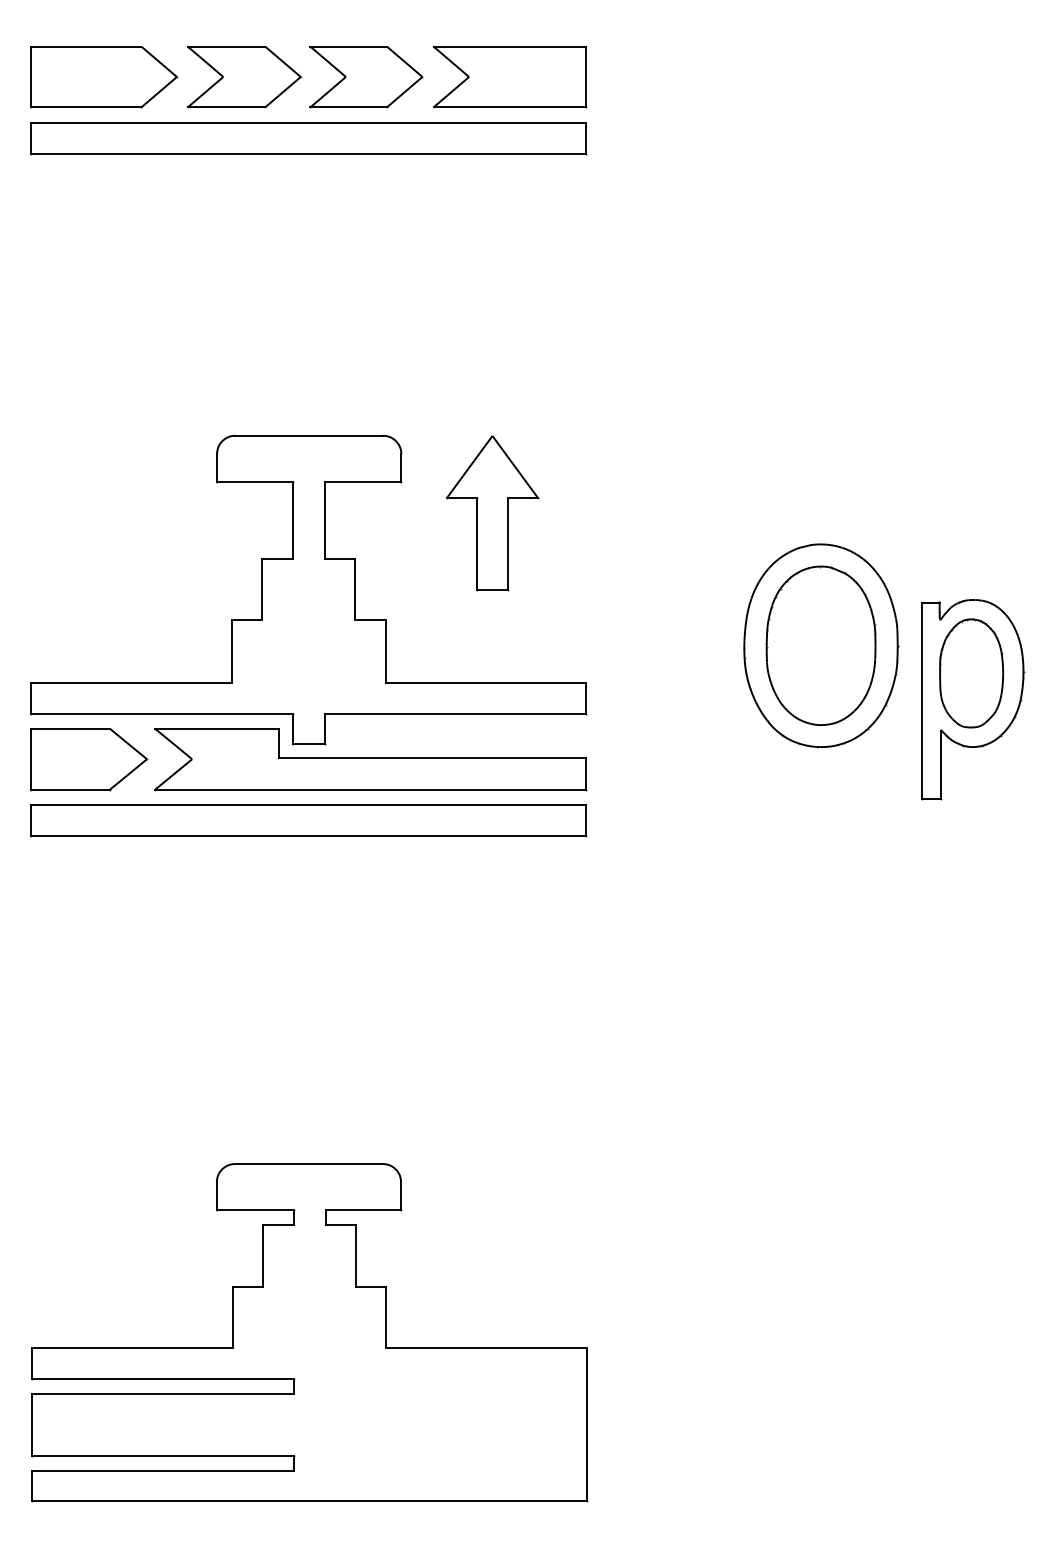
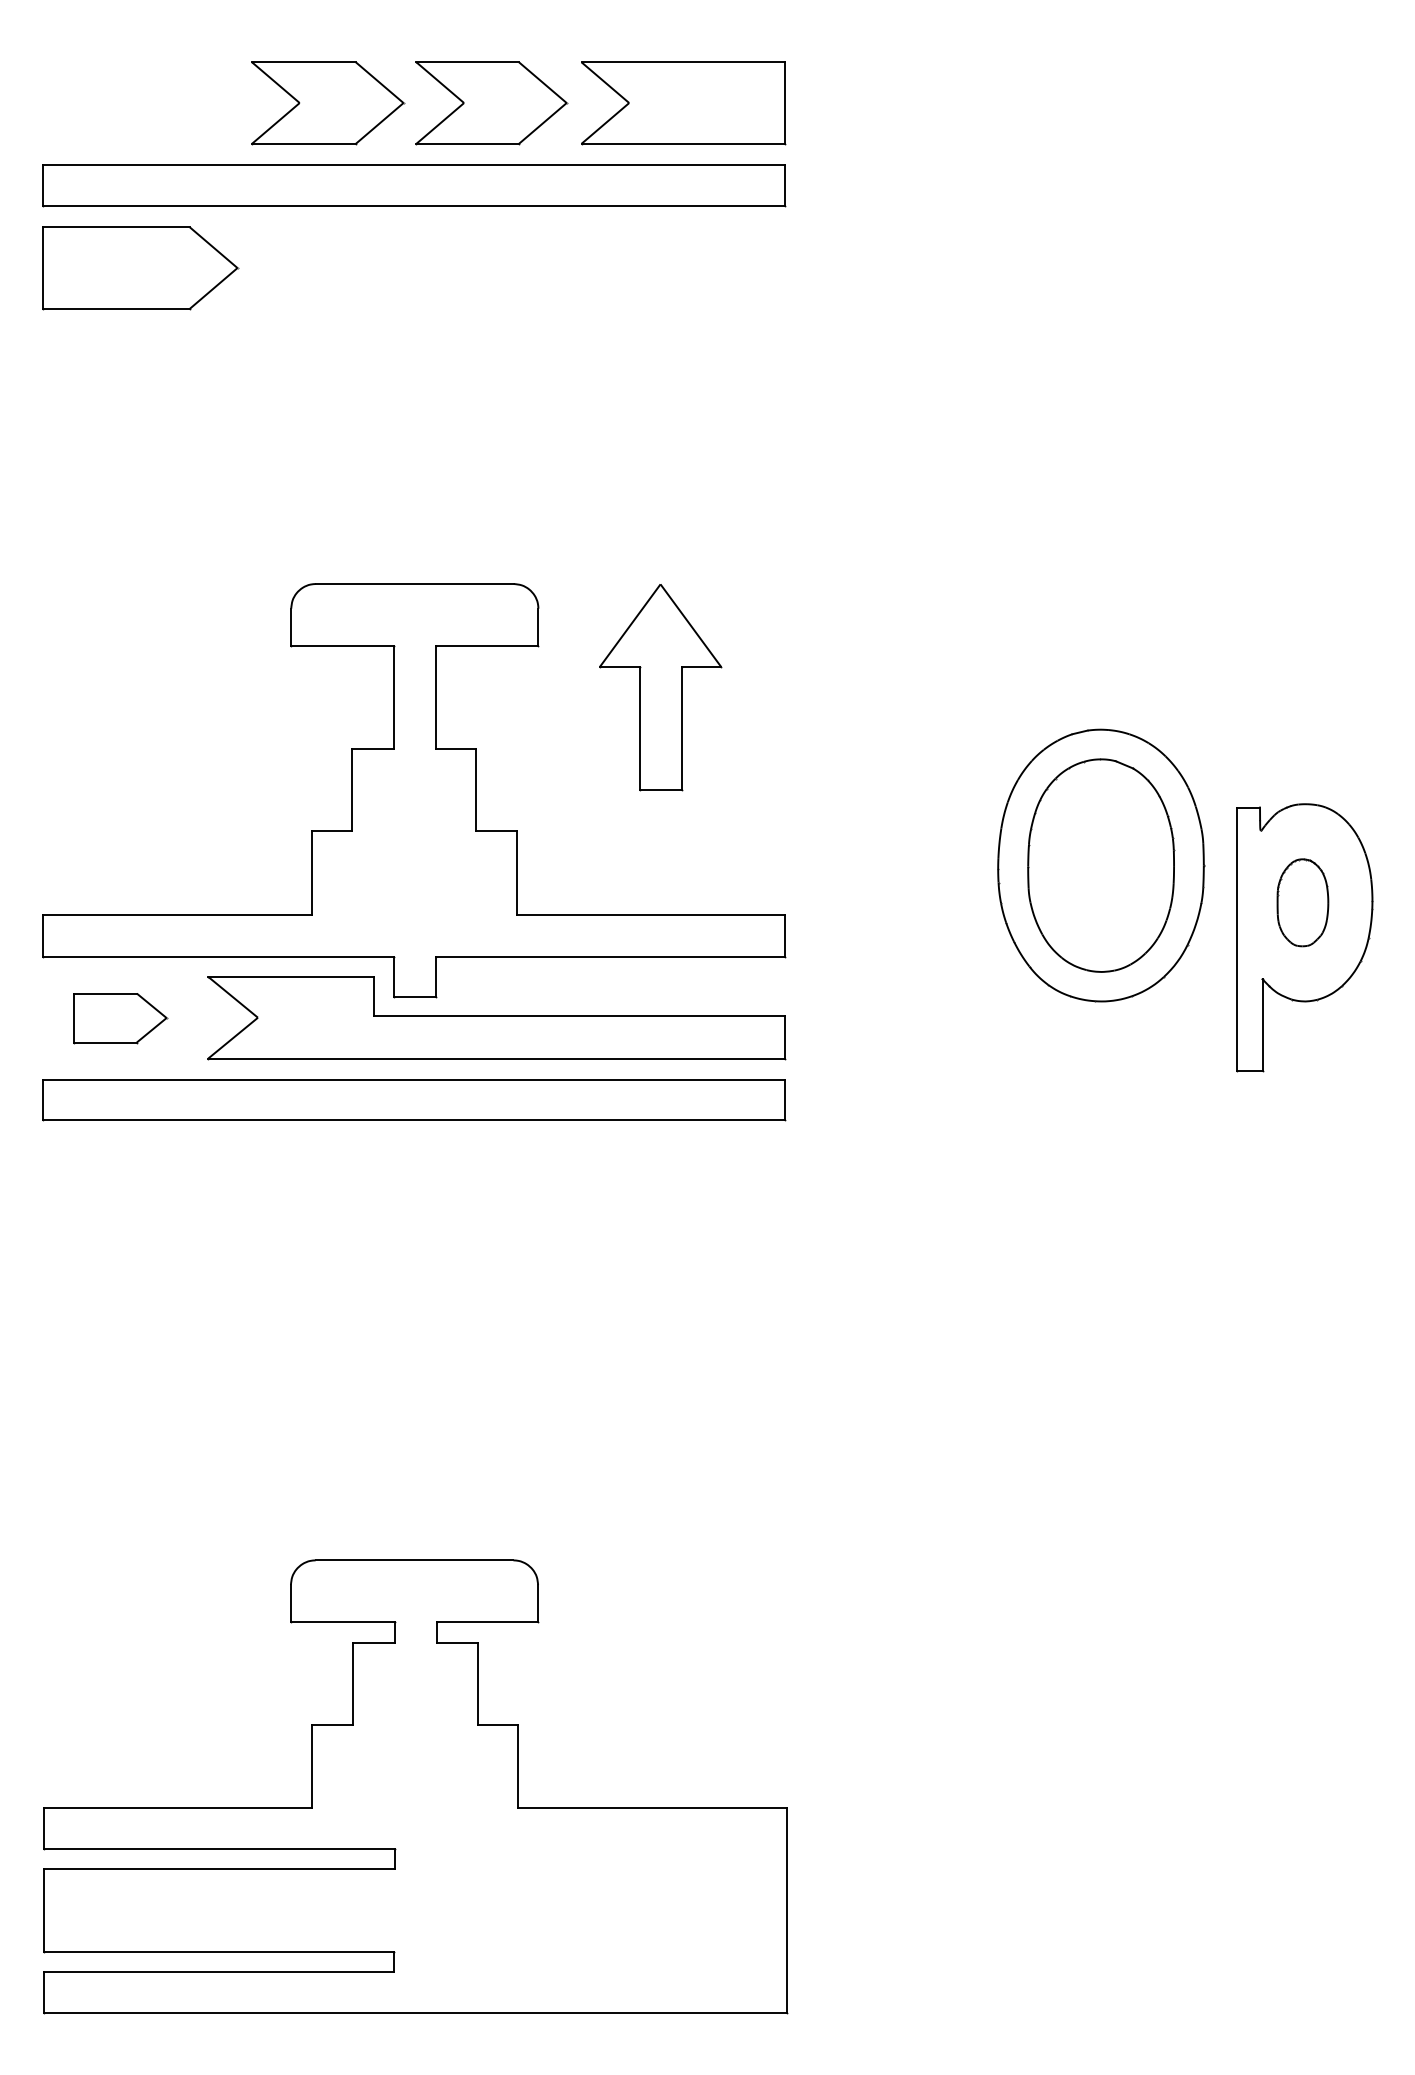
part: (104, 77) -> (140, 268), moved
part: (971, 673) -> (1302, 902), size x0.6
part: (89, 759) -> (120, 1018), size x0.6

